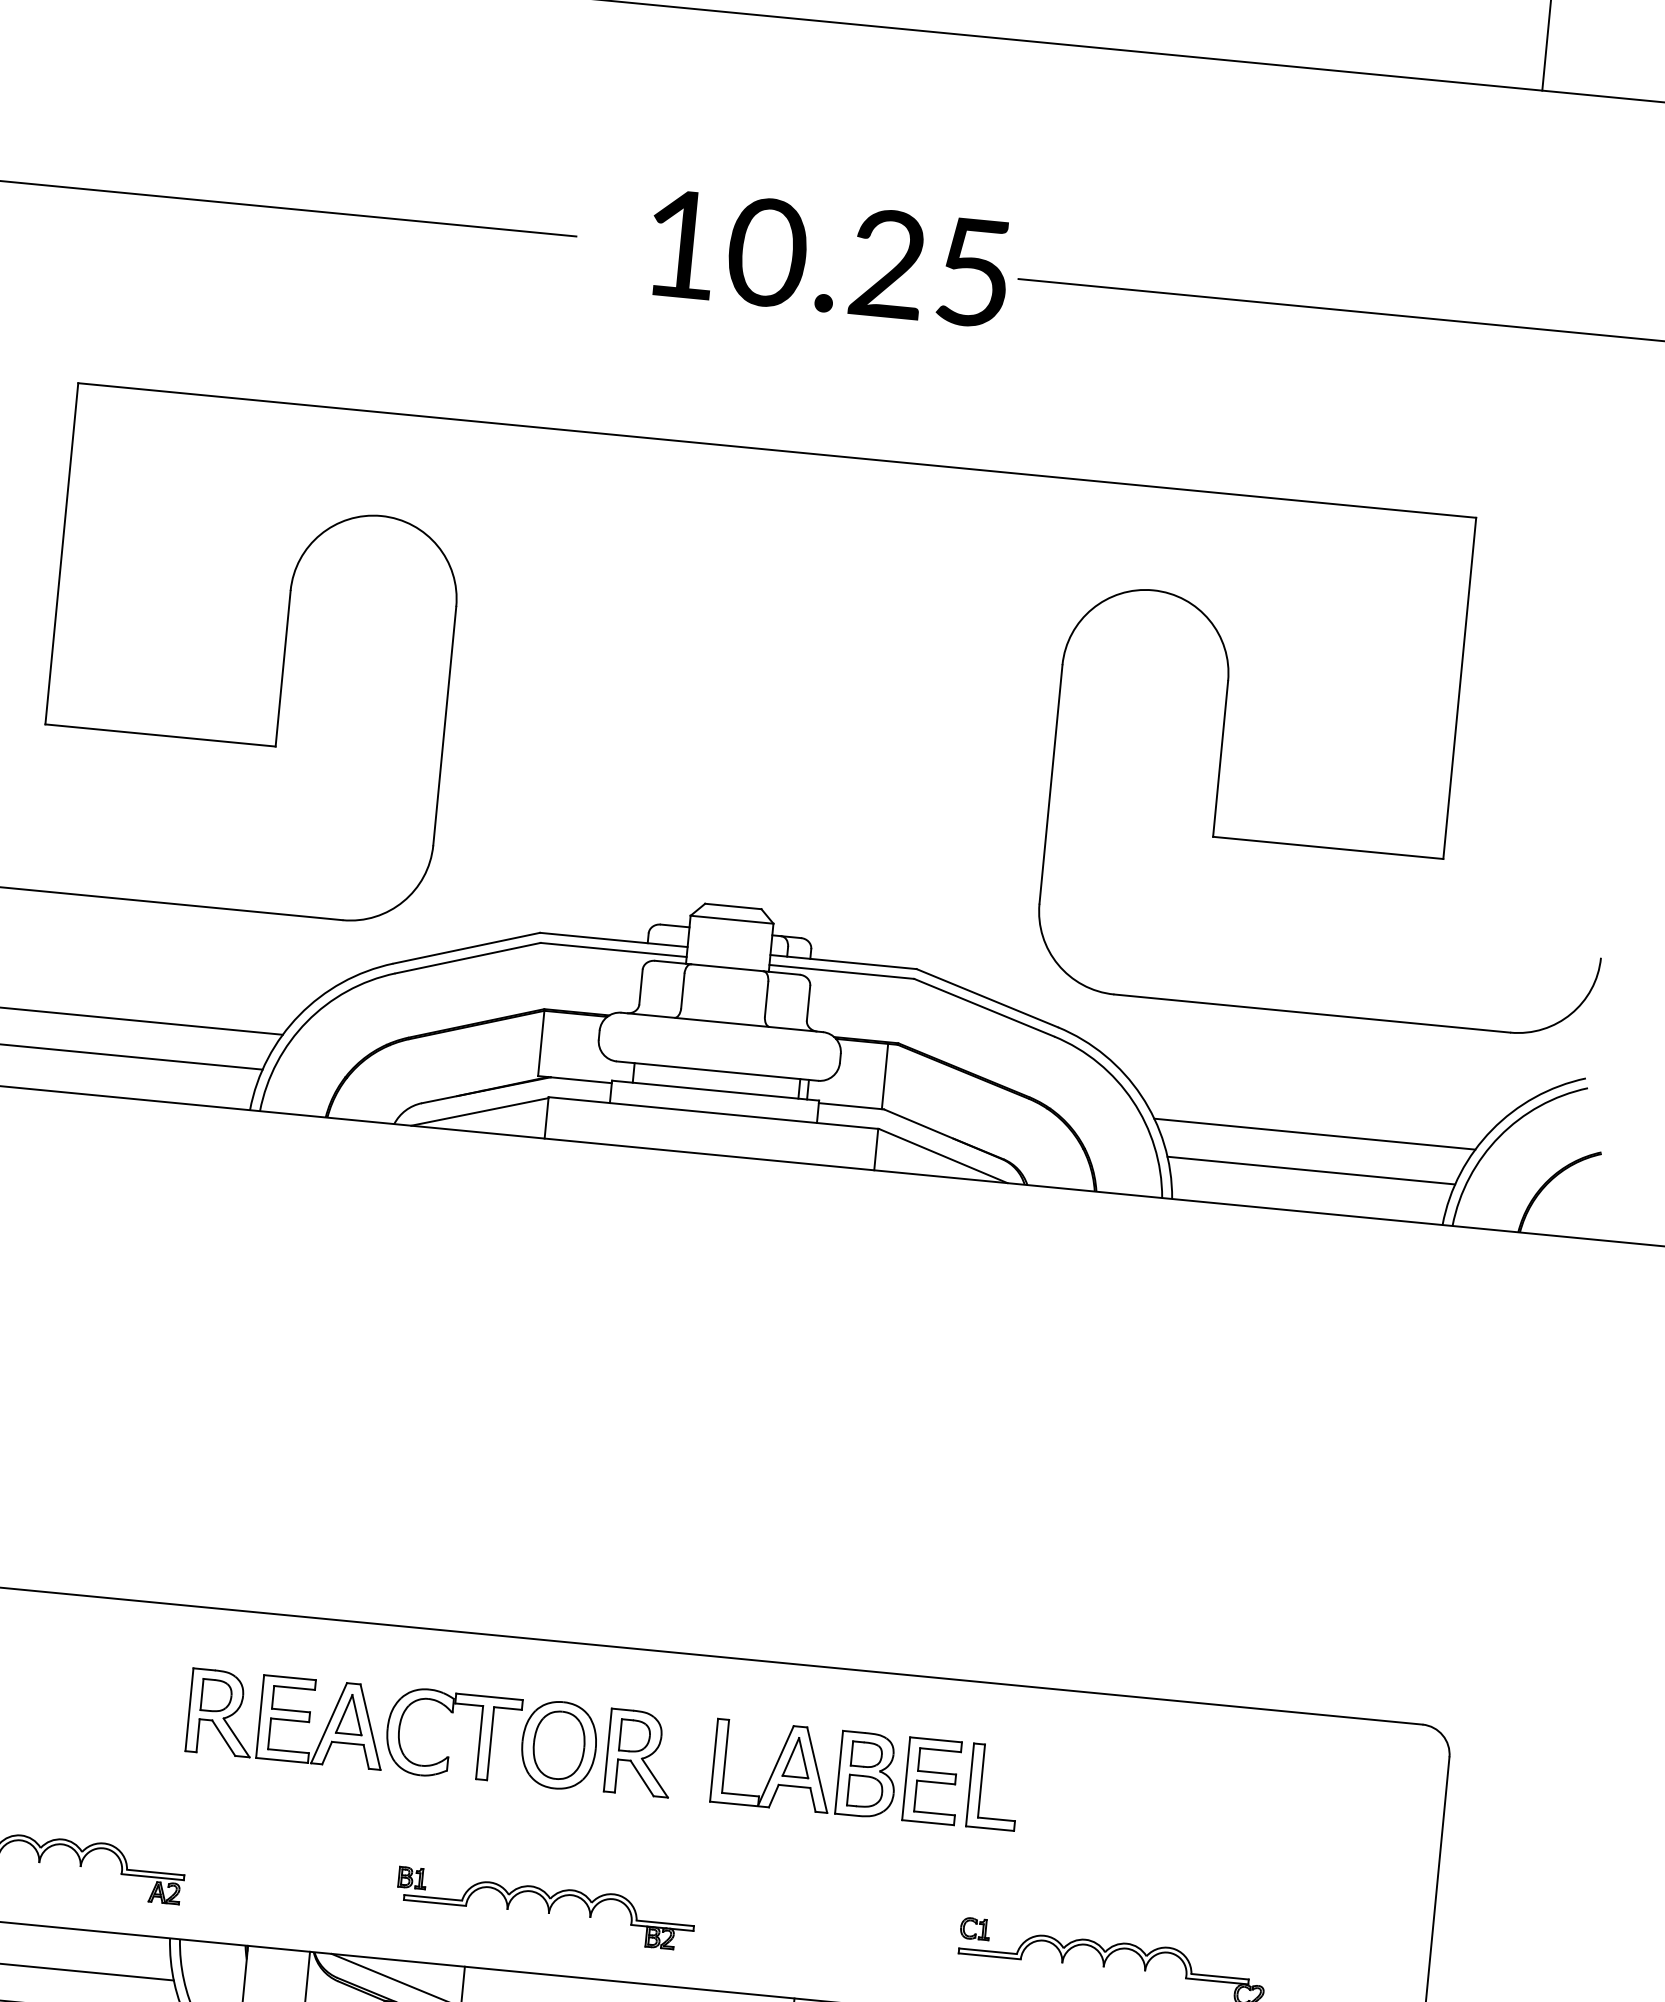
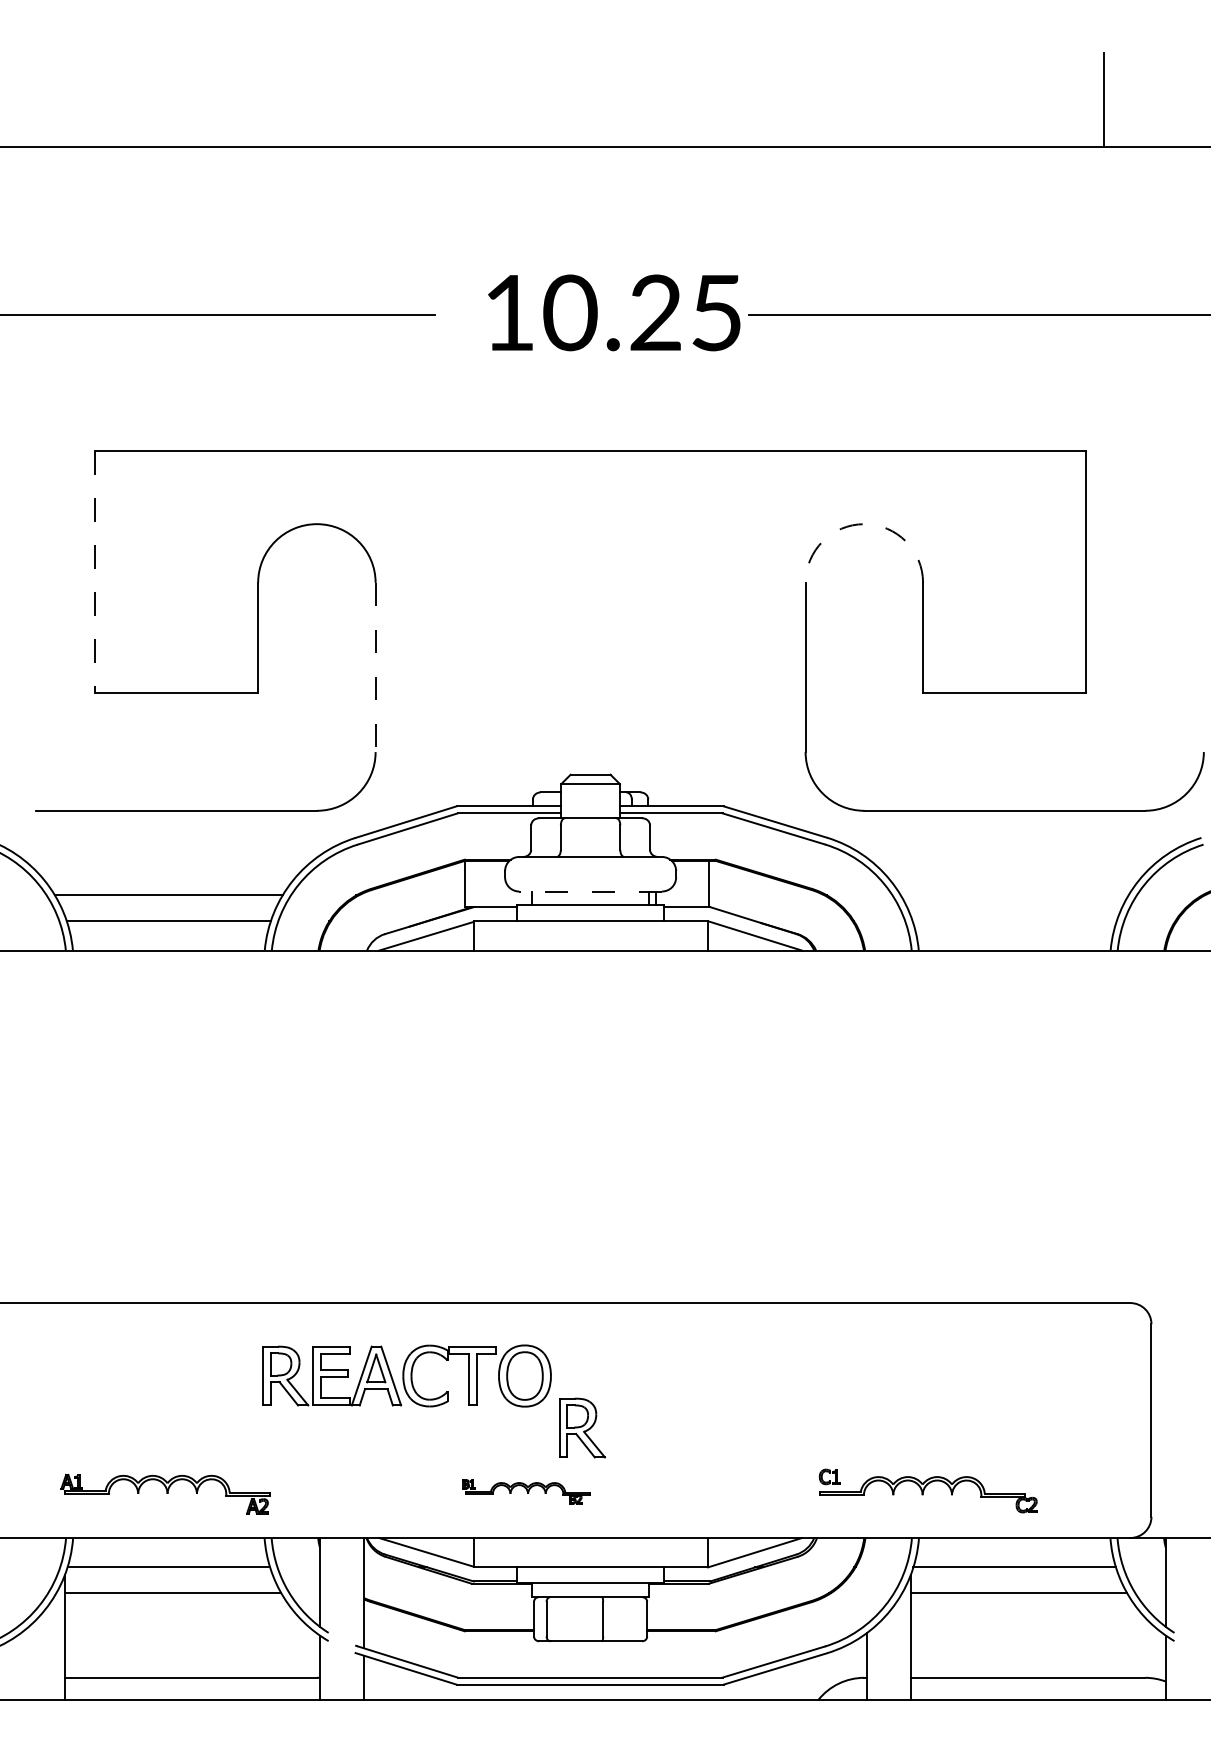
line: (61, 553) -> (94, 572), solid -> dashed
arc: (1153, 590) -> (864, 524), solid -> dashed
line: (444, 726) -> (375, 667), solid -> dashed
line: (717, 1071) -> (590, 891), solid -> dashed
line: (1314, 1134) -> (1014, 895), removed
line: (1311, 1170) -> (1014, 921), removed
part: (640, 1752) -> (582, 1427), moved
part: (865, 1774) -> (742, 1375), removed
part: (545, 1908) -> (526, 1491), size x0.6

